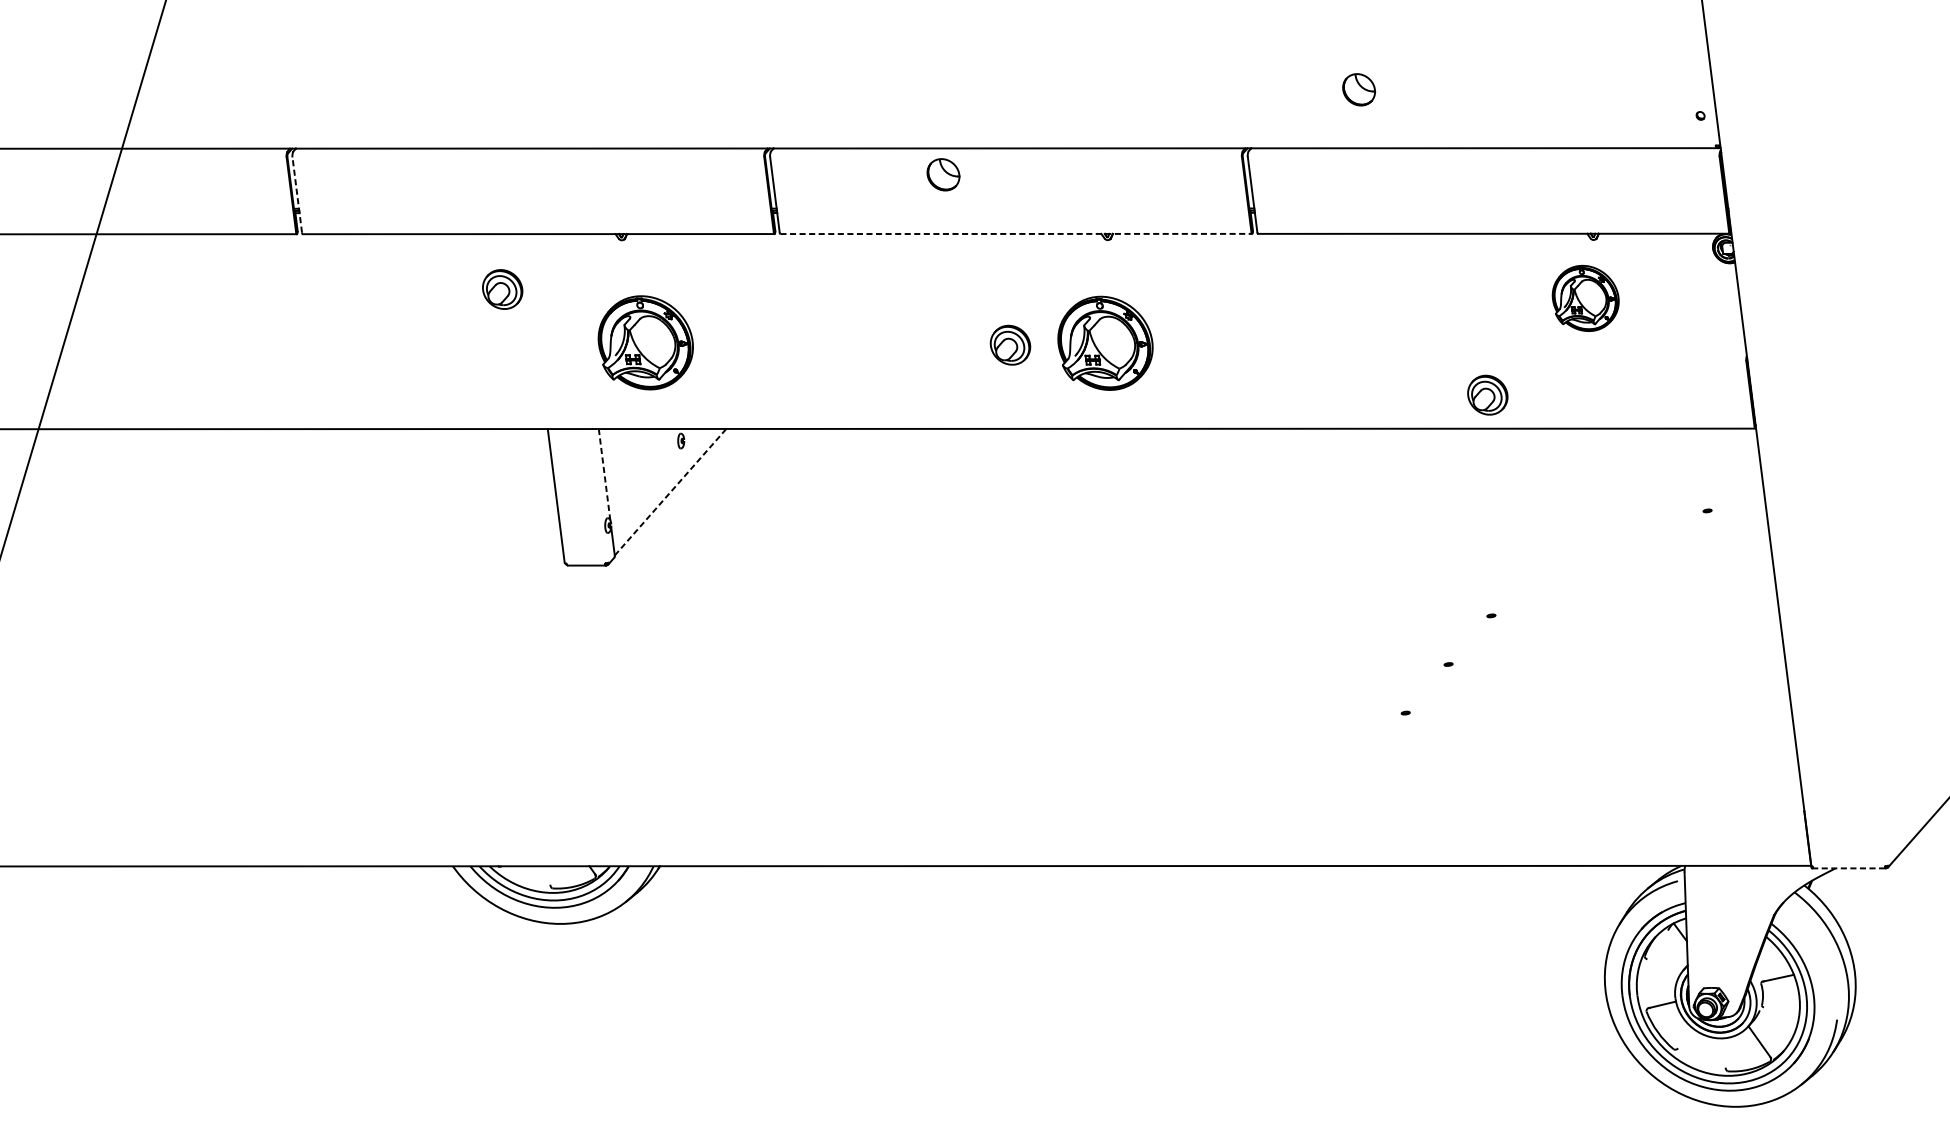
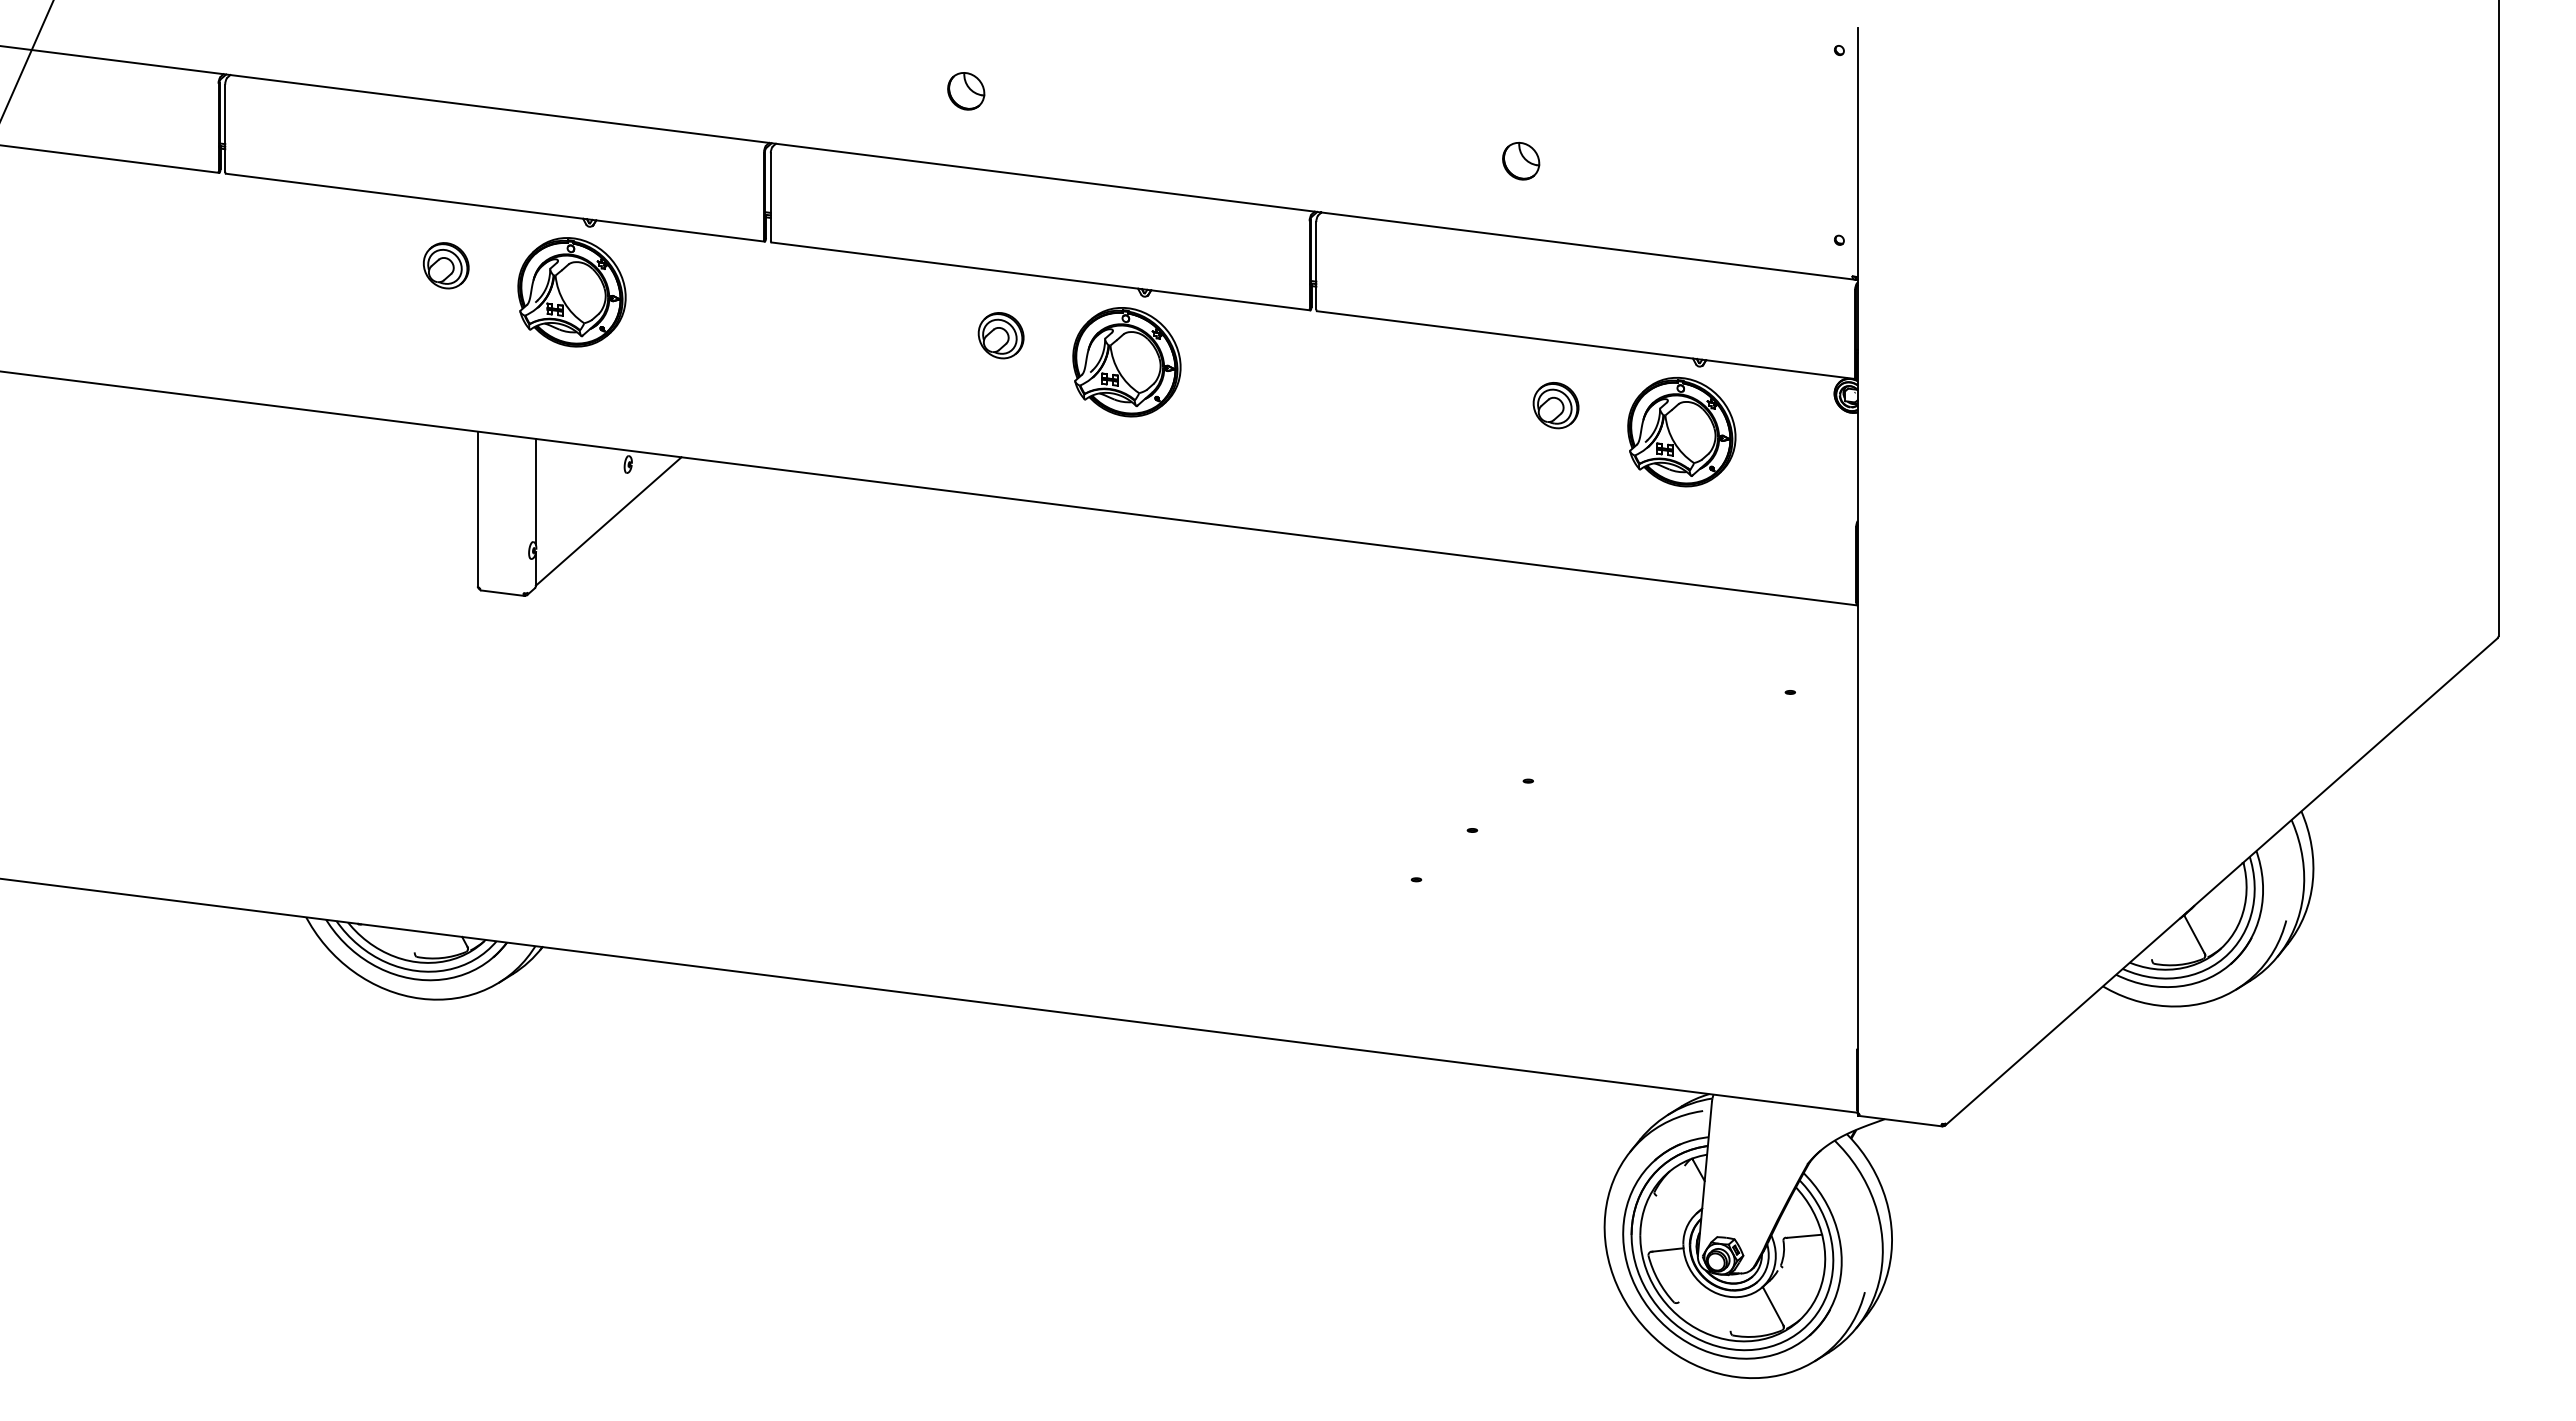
part: (1359, 89) -> (1521, 160), moved
part: (943, 174) -> (966, 91), moved
line: (297, 195) -> (225, 128), dashed -> solid
line: (1016, 234) -> (1040, 276), dashed -> solid
part: (1585, 298) -> (1681, 432), size x1.43
part: (645, 343) -> (571, 292), moved
part: (1105, 343) -> (1126, 362), moved
part: (1009, 345) -> (1000, 335), moved
part: (1487, 395) -> (1555, 405), moved
line: (604, 474) -> (535, 491), dashed -> solid
line: (671, 492) -> (609, 521), dashed -> solid
line: (1849, 868) -> (1900, 1121), dashed -> solid

